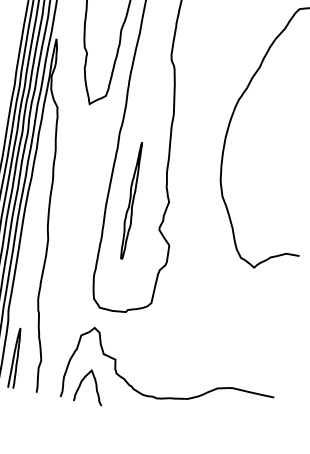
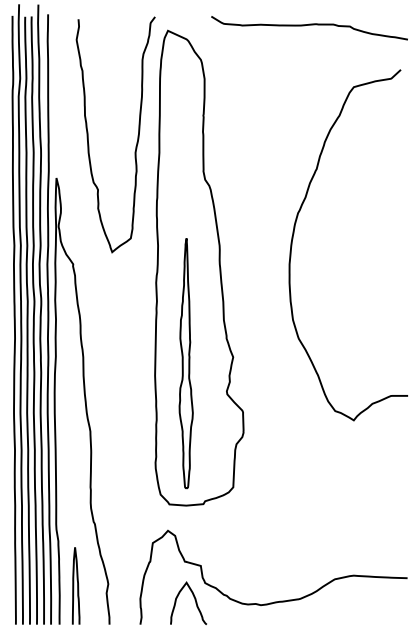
part: (131, 200) -> (185, 363), size x1.67
curve: (95, 385) -> (194, 600), moved

